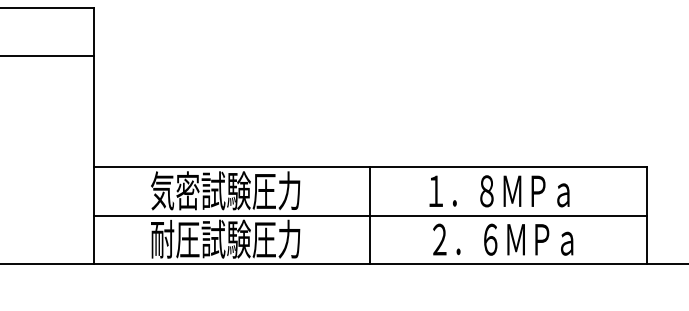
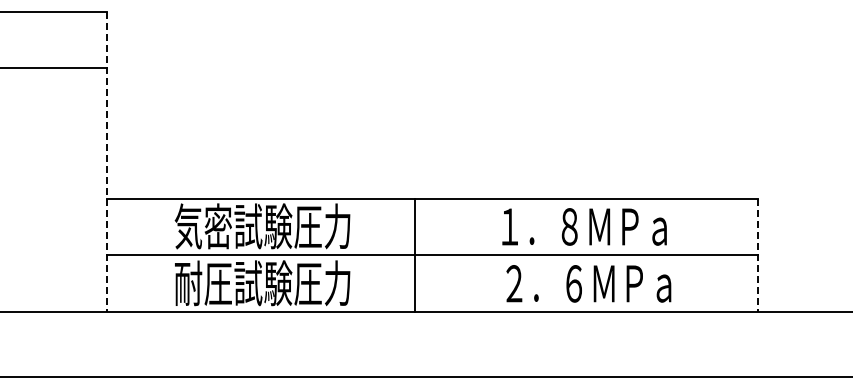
line: (93, 136) -> (107, 162), solid -> dashed
line: (370, 215) -> (414, 255), moved
line: (646, 215) -> (757, 255), solid -> dashed

